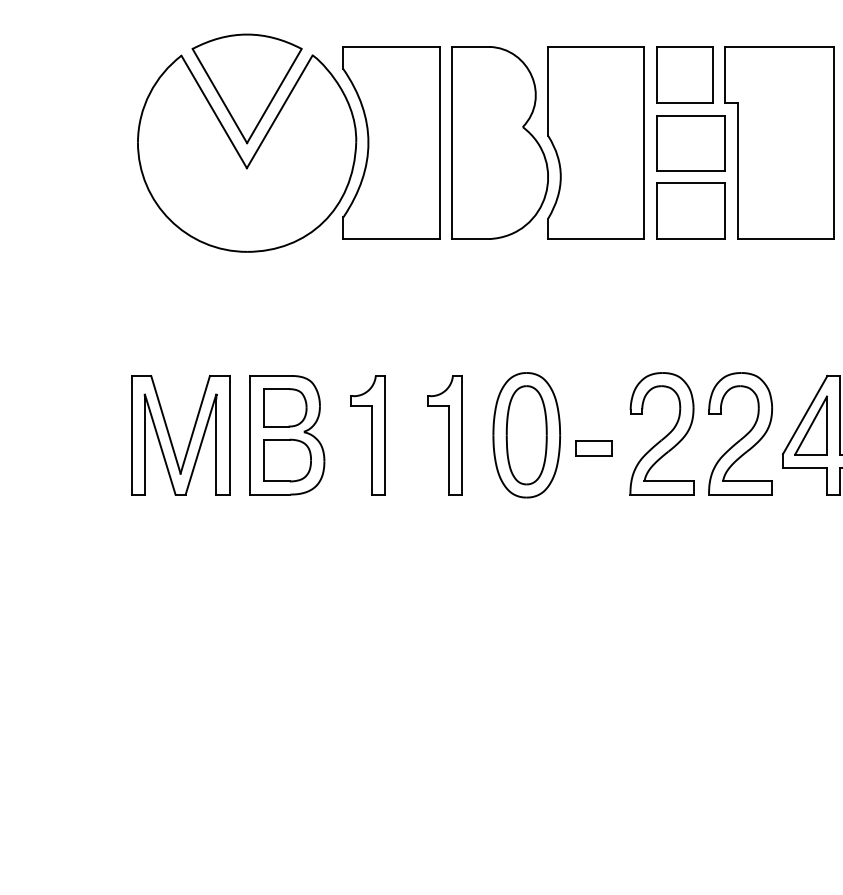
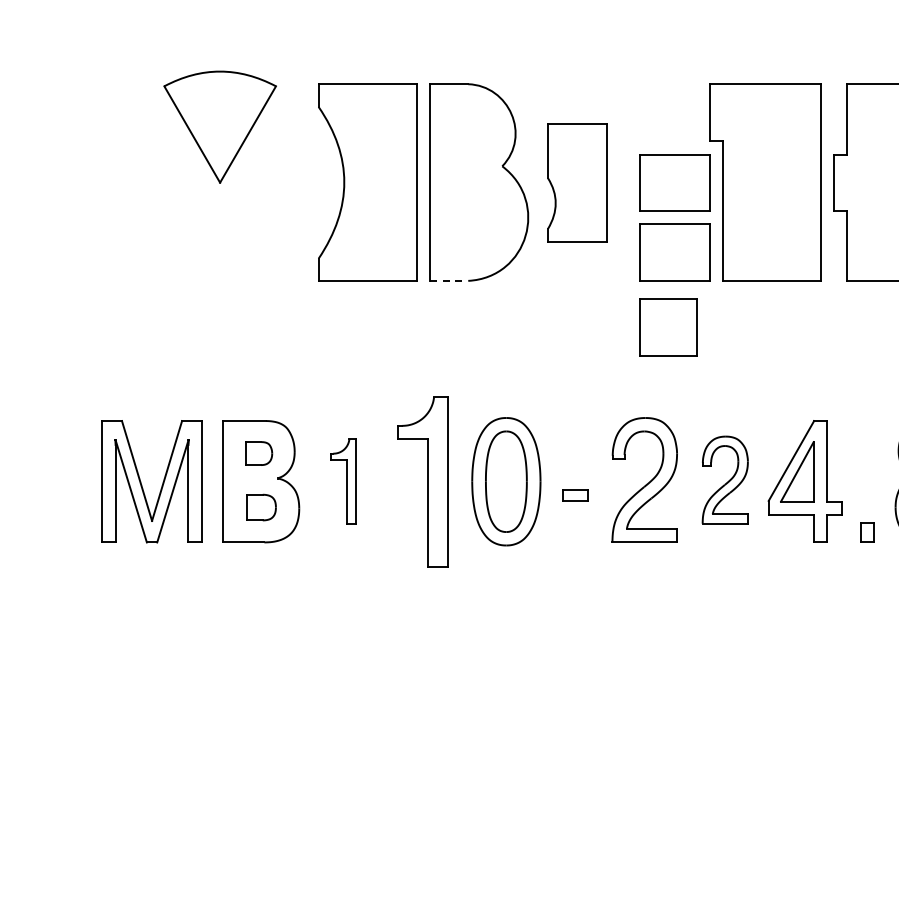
part: (685, 74) -> (668, 327), moved
part: (596, 142) -> (577, 182), size x0.6
part: (246, 153) -> (219, 193), removed
line: (471, 238) -> (449, 280), solid -> dashed
part: (284, 407) -> (258, 453), size x0.6
part: (740, 433) -> (725, 479), size x0.7
part: (367, 435) -> (343, 481), size x0.7
part: (444, 435) -> (422, 481), size x1.4
part: (594, 448) -> (575, 495), size x0.7
part: (287, 460) -> (261, 507), size x0.6

